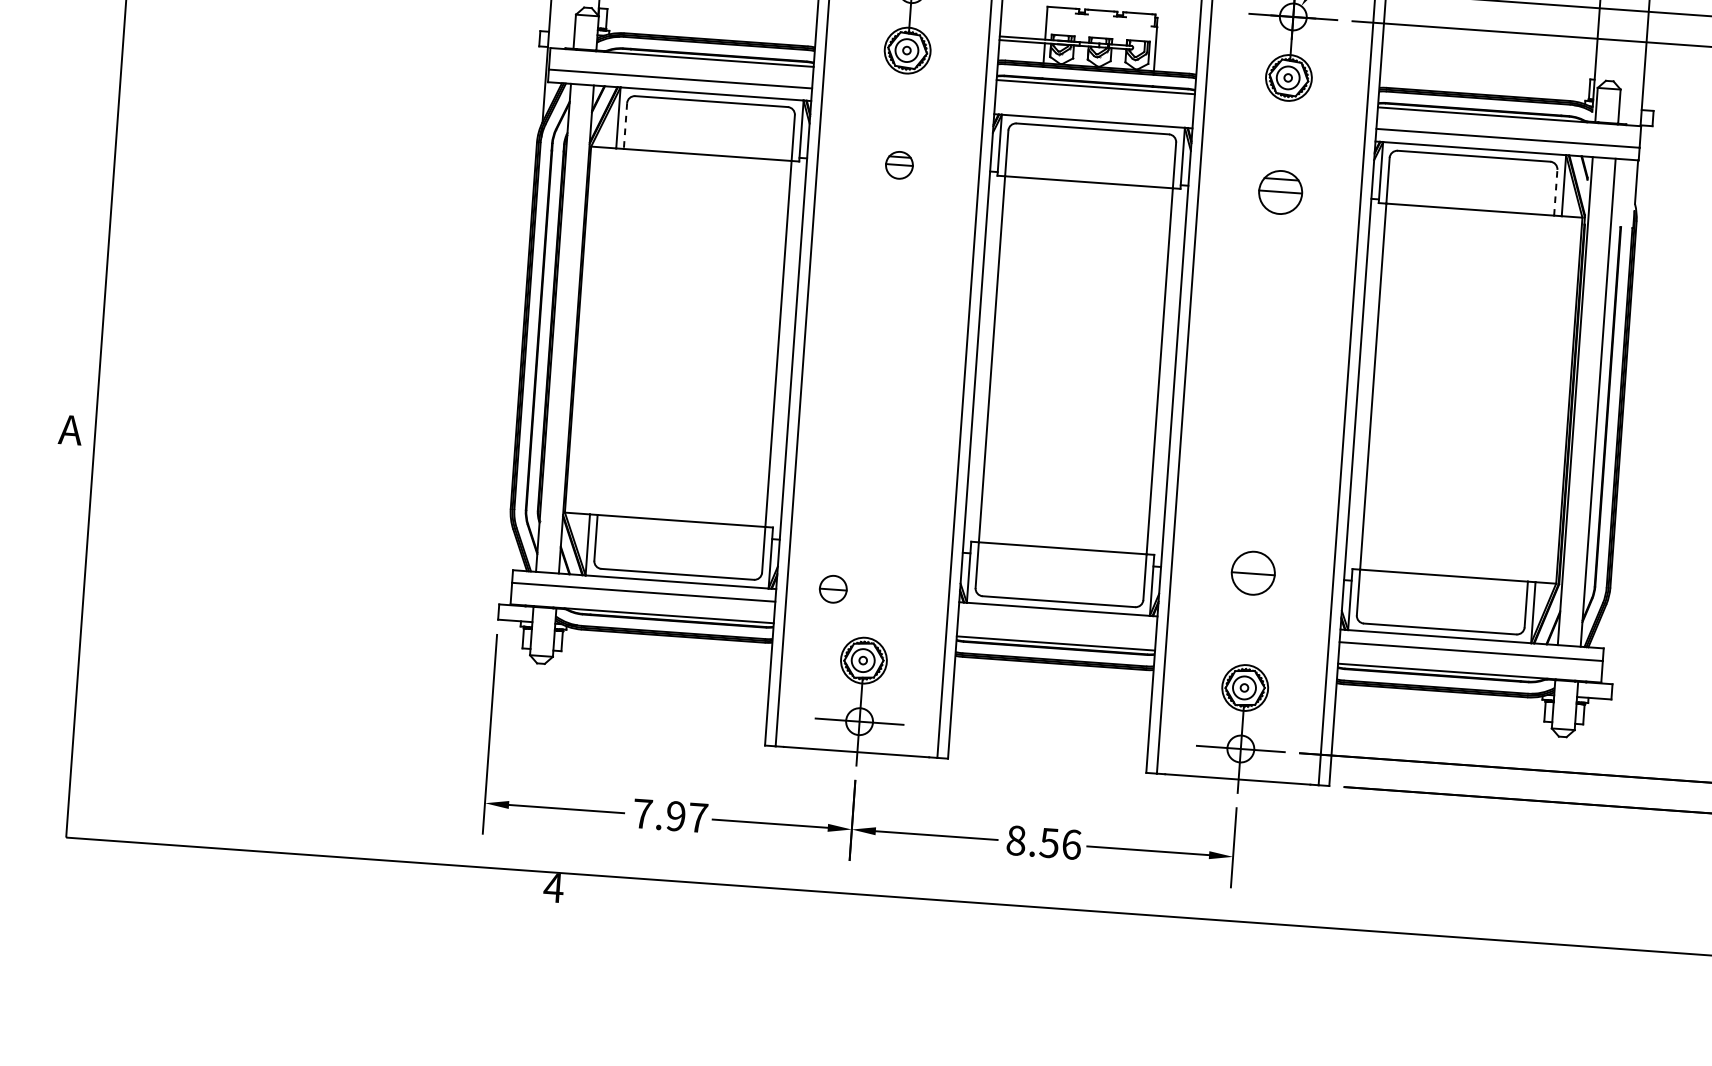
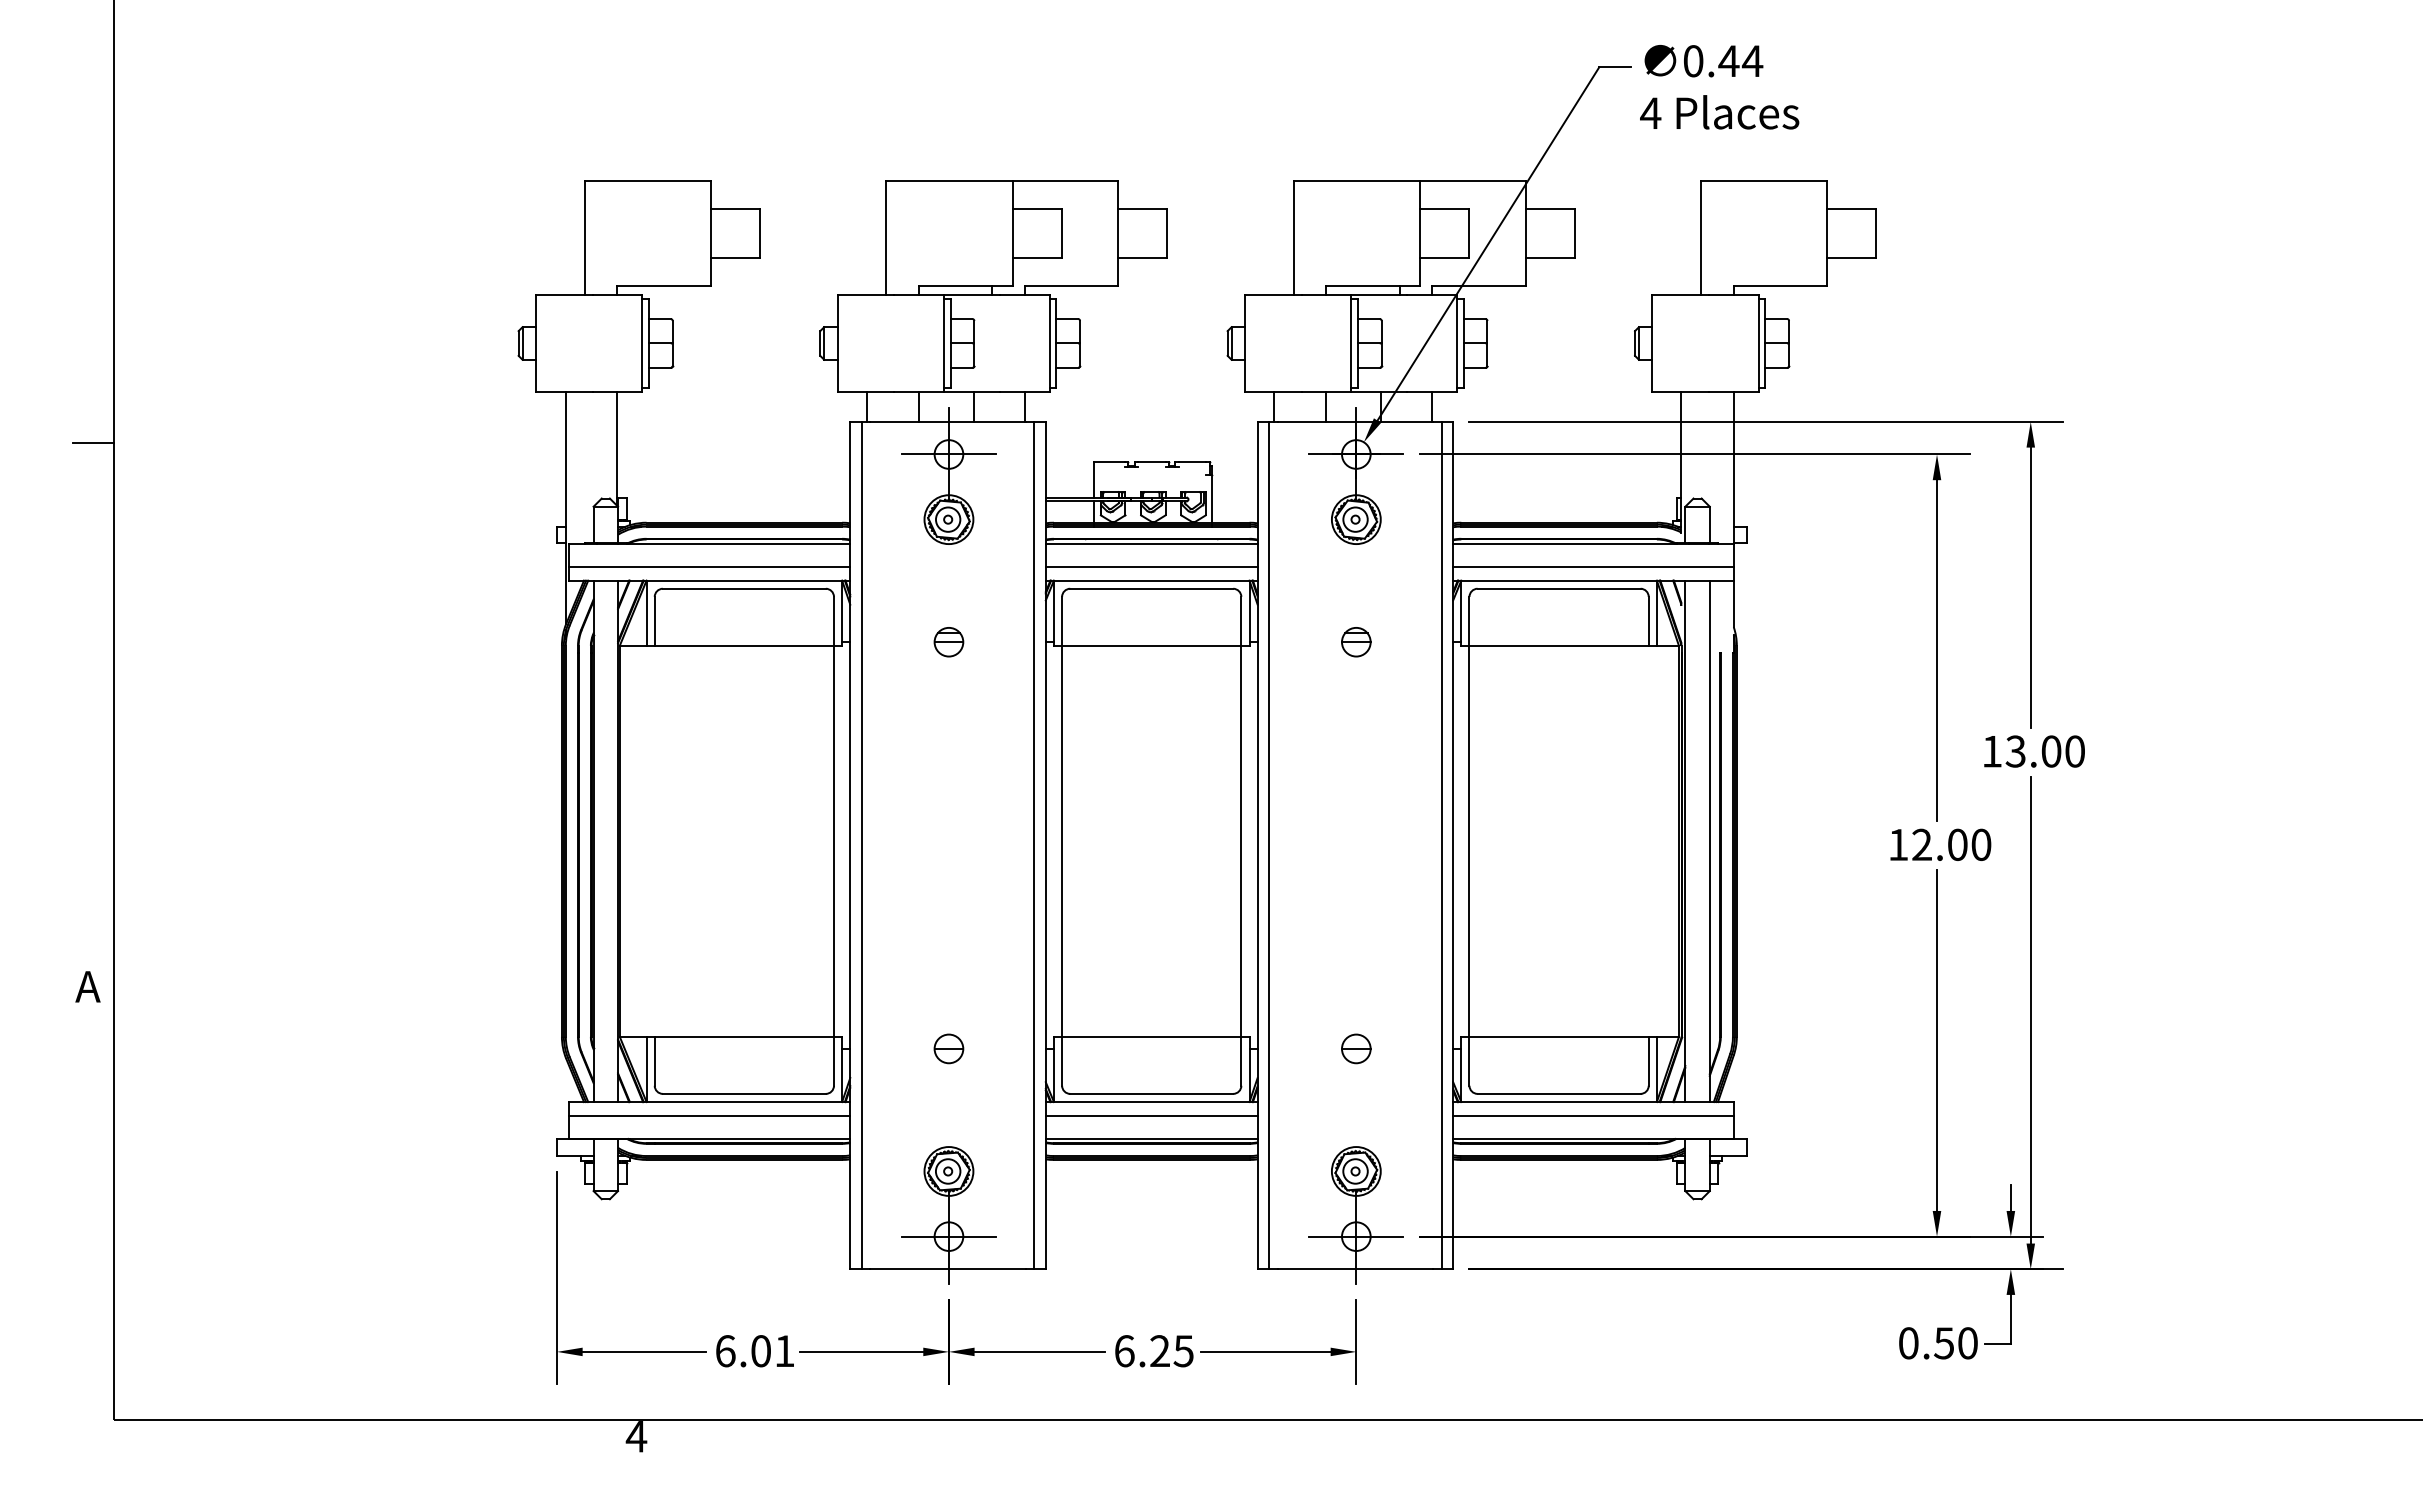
line: (1094, 109) -> (1151, 567), added
line: (625, 126) -> (654, 621), dashed -> solid
line: (1555, 191) -> (1648, 620), dashed -> solid
part: (1280, 192) -> (1356, 642), size x0.62
part: (1253, 572) -> (1356, 1048), size x0.62
part: (832, 588) -> (948, 1048), moved
line: (1057, 621) -> (1151, 1115), added
text: (670, 816) -> (755, 1351), 7.97 -> 6.01
text: (1043, 842) -> (1153, 1351), 8.56 -> 6.25

